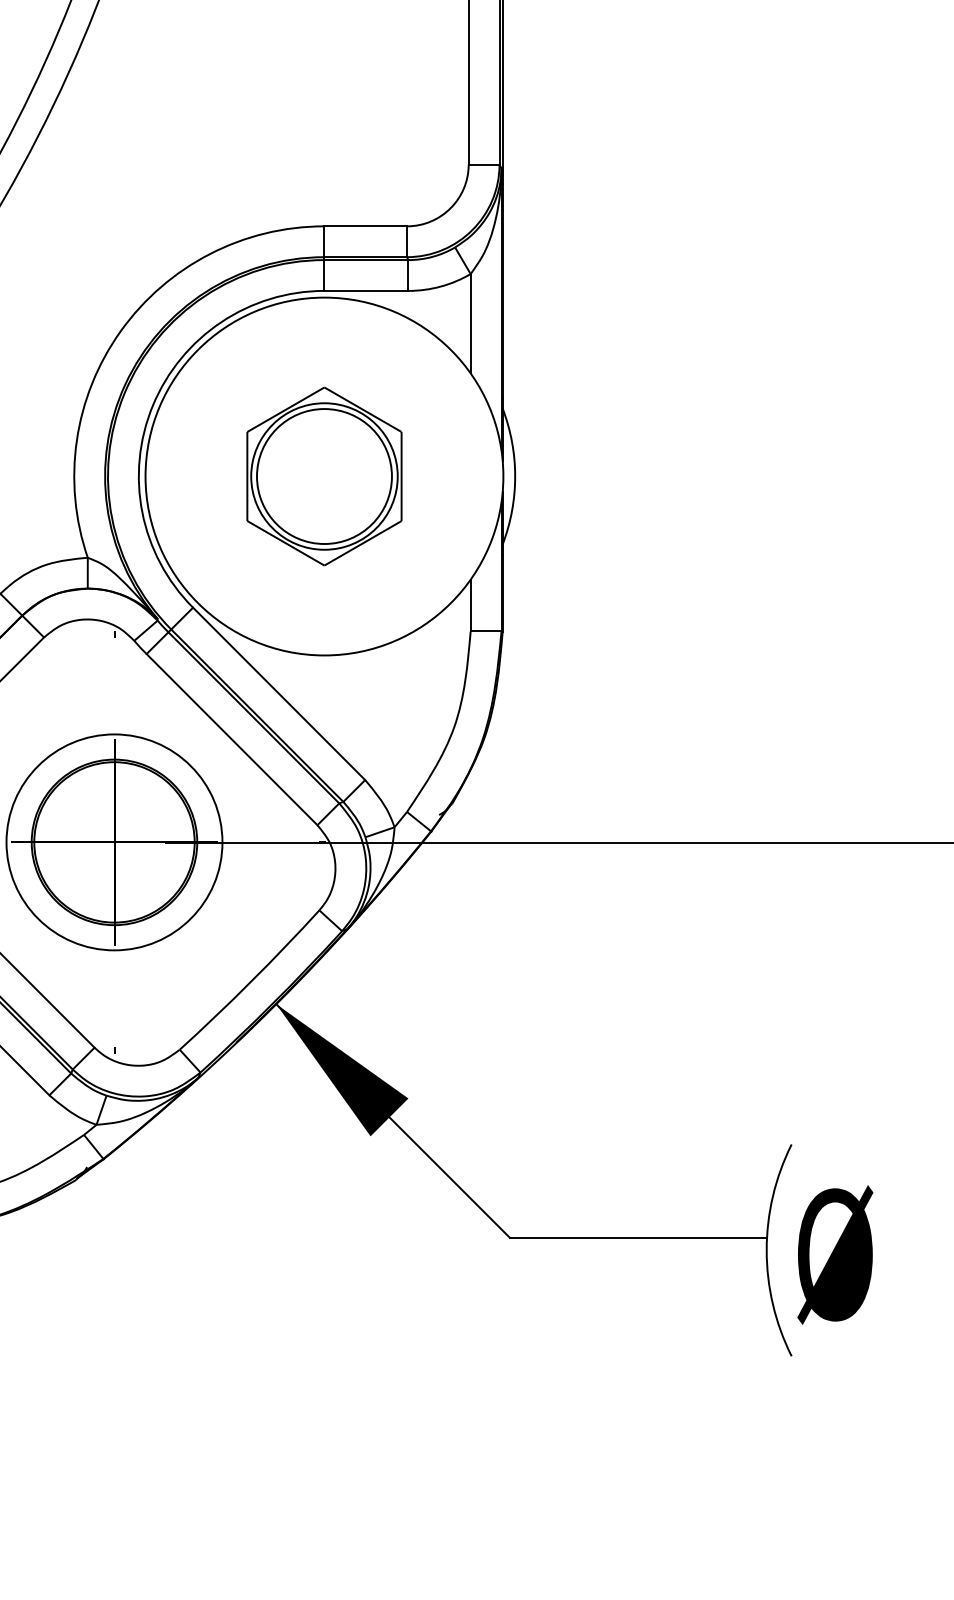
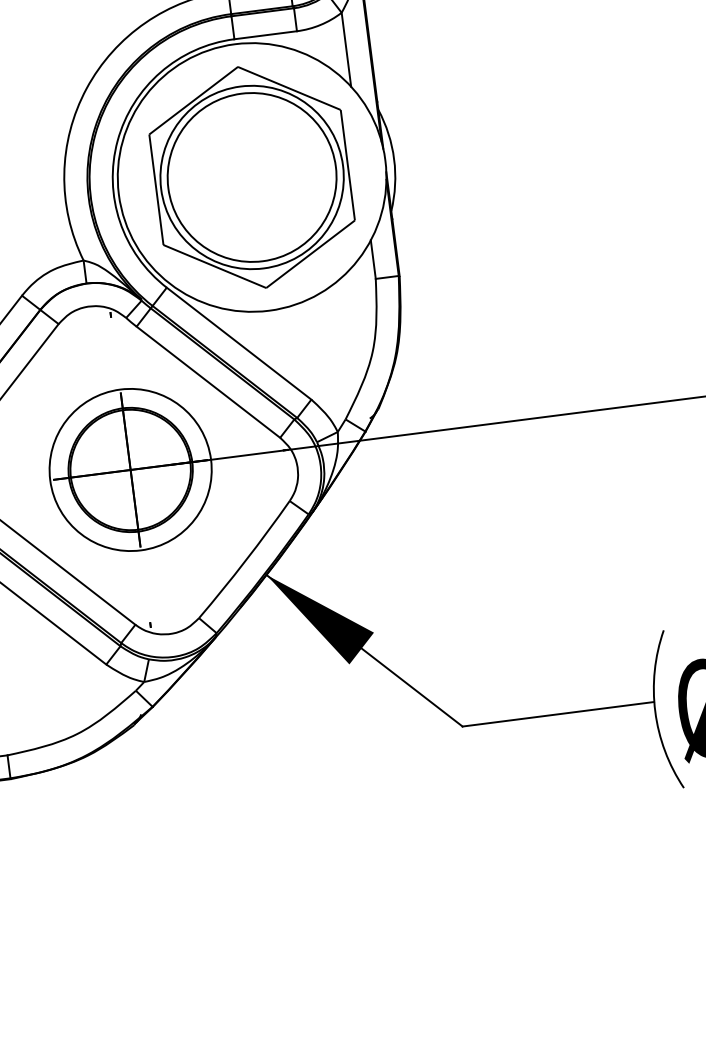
part: (324, 476) -> (252, 177), size x1.67

